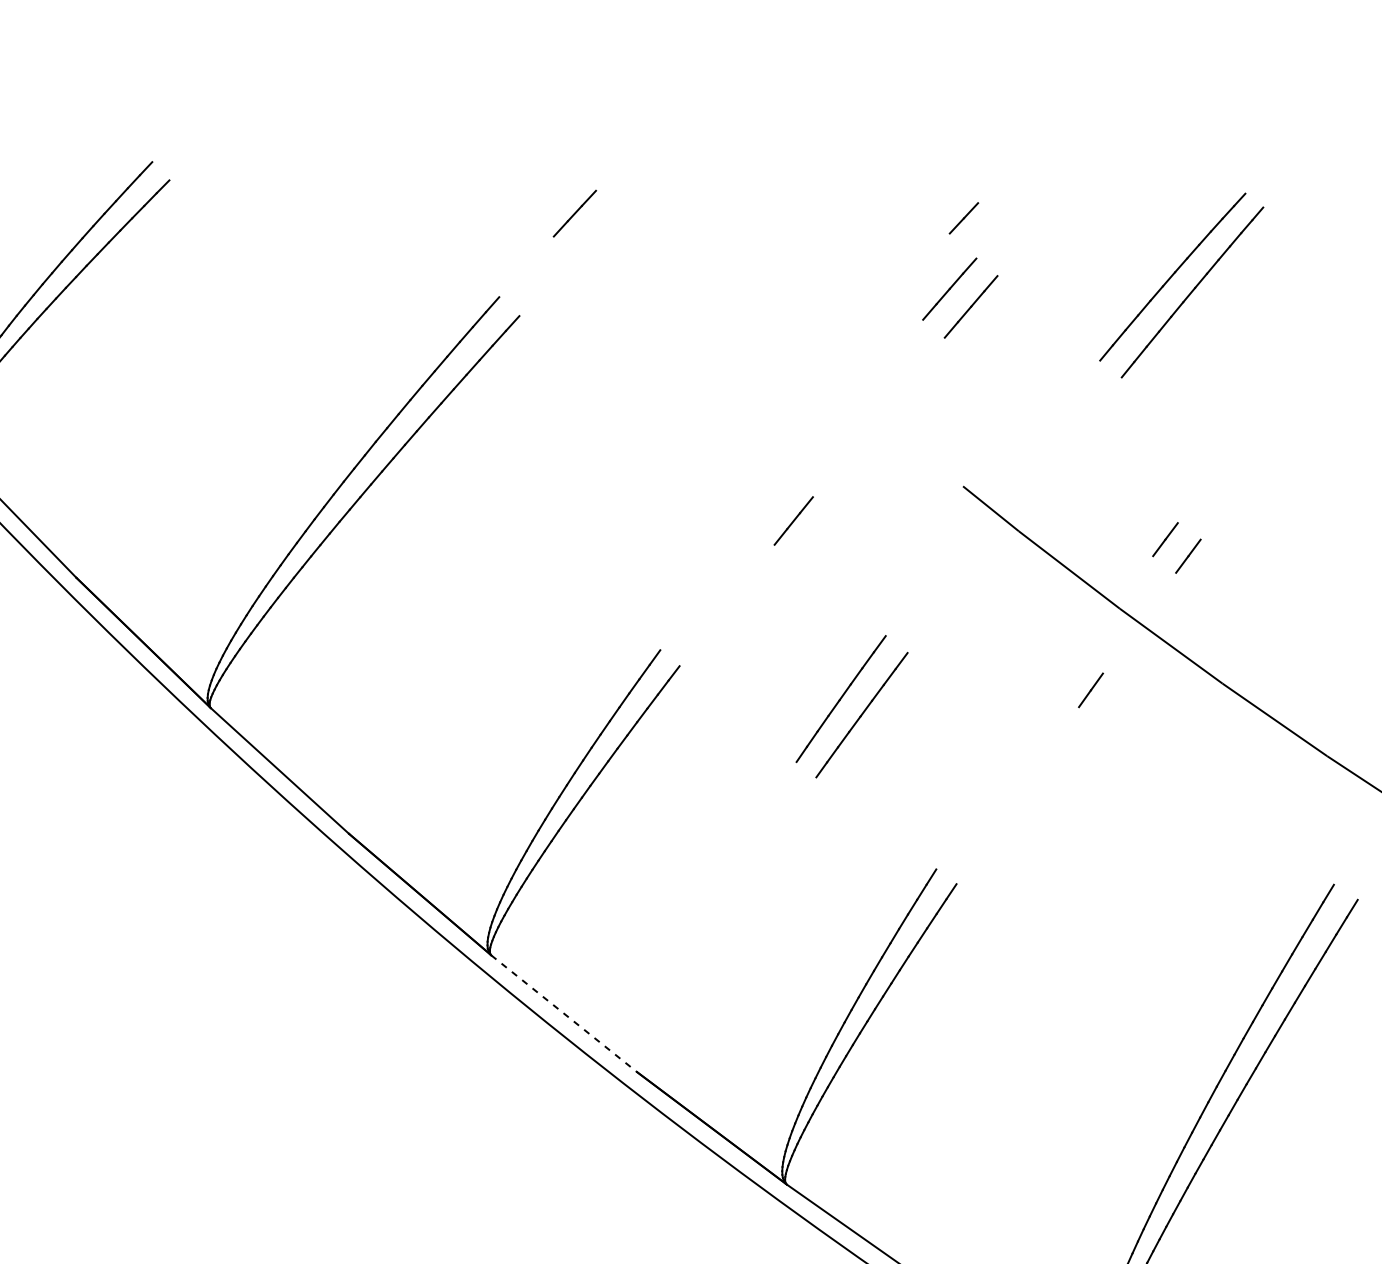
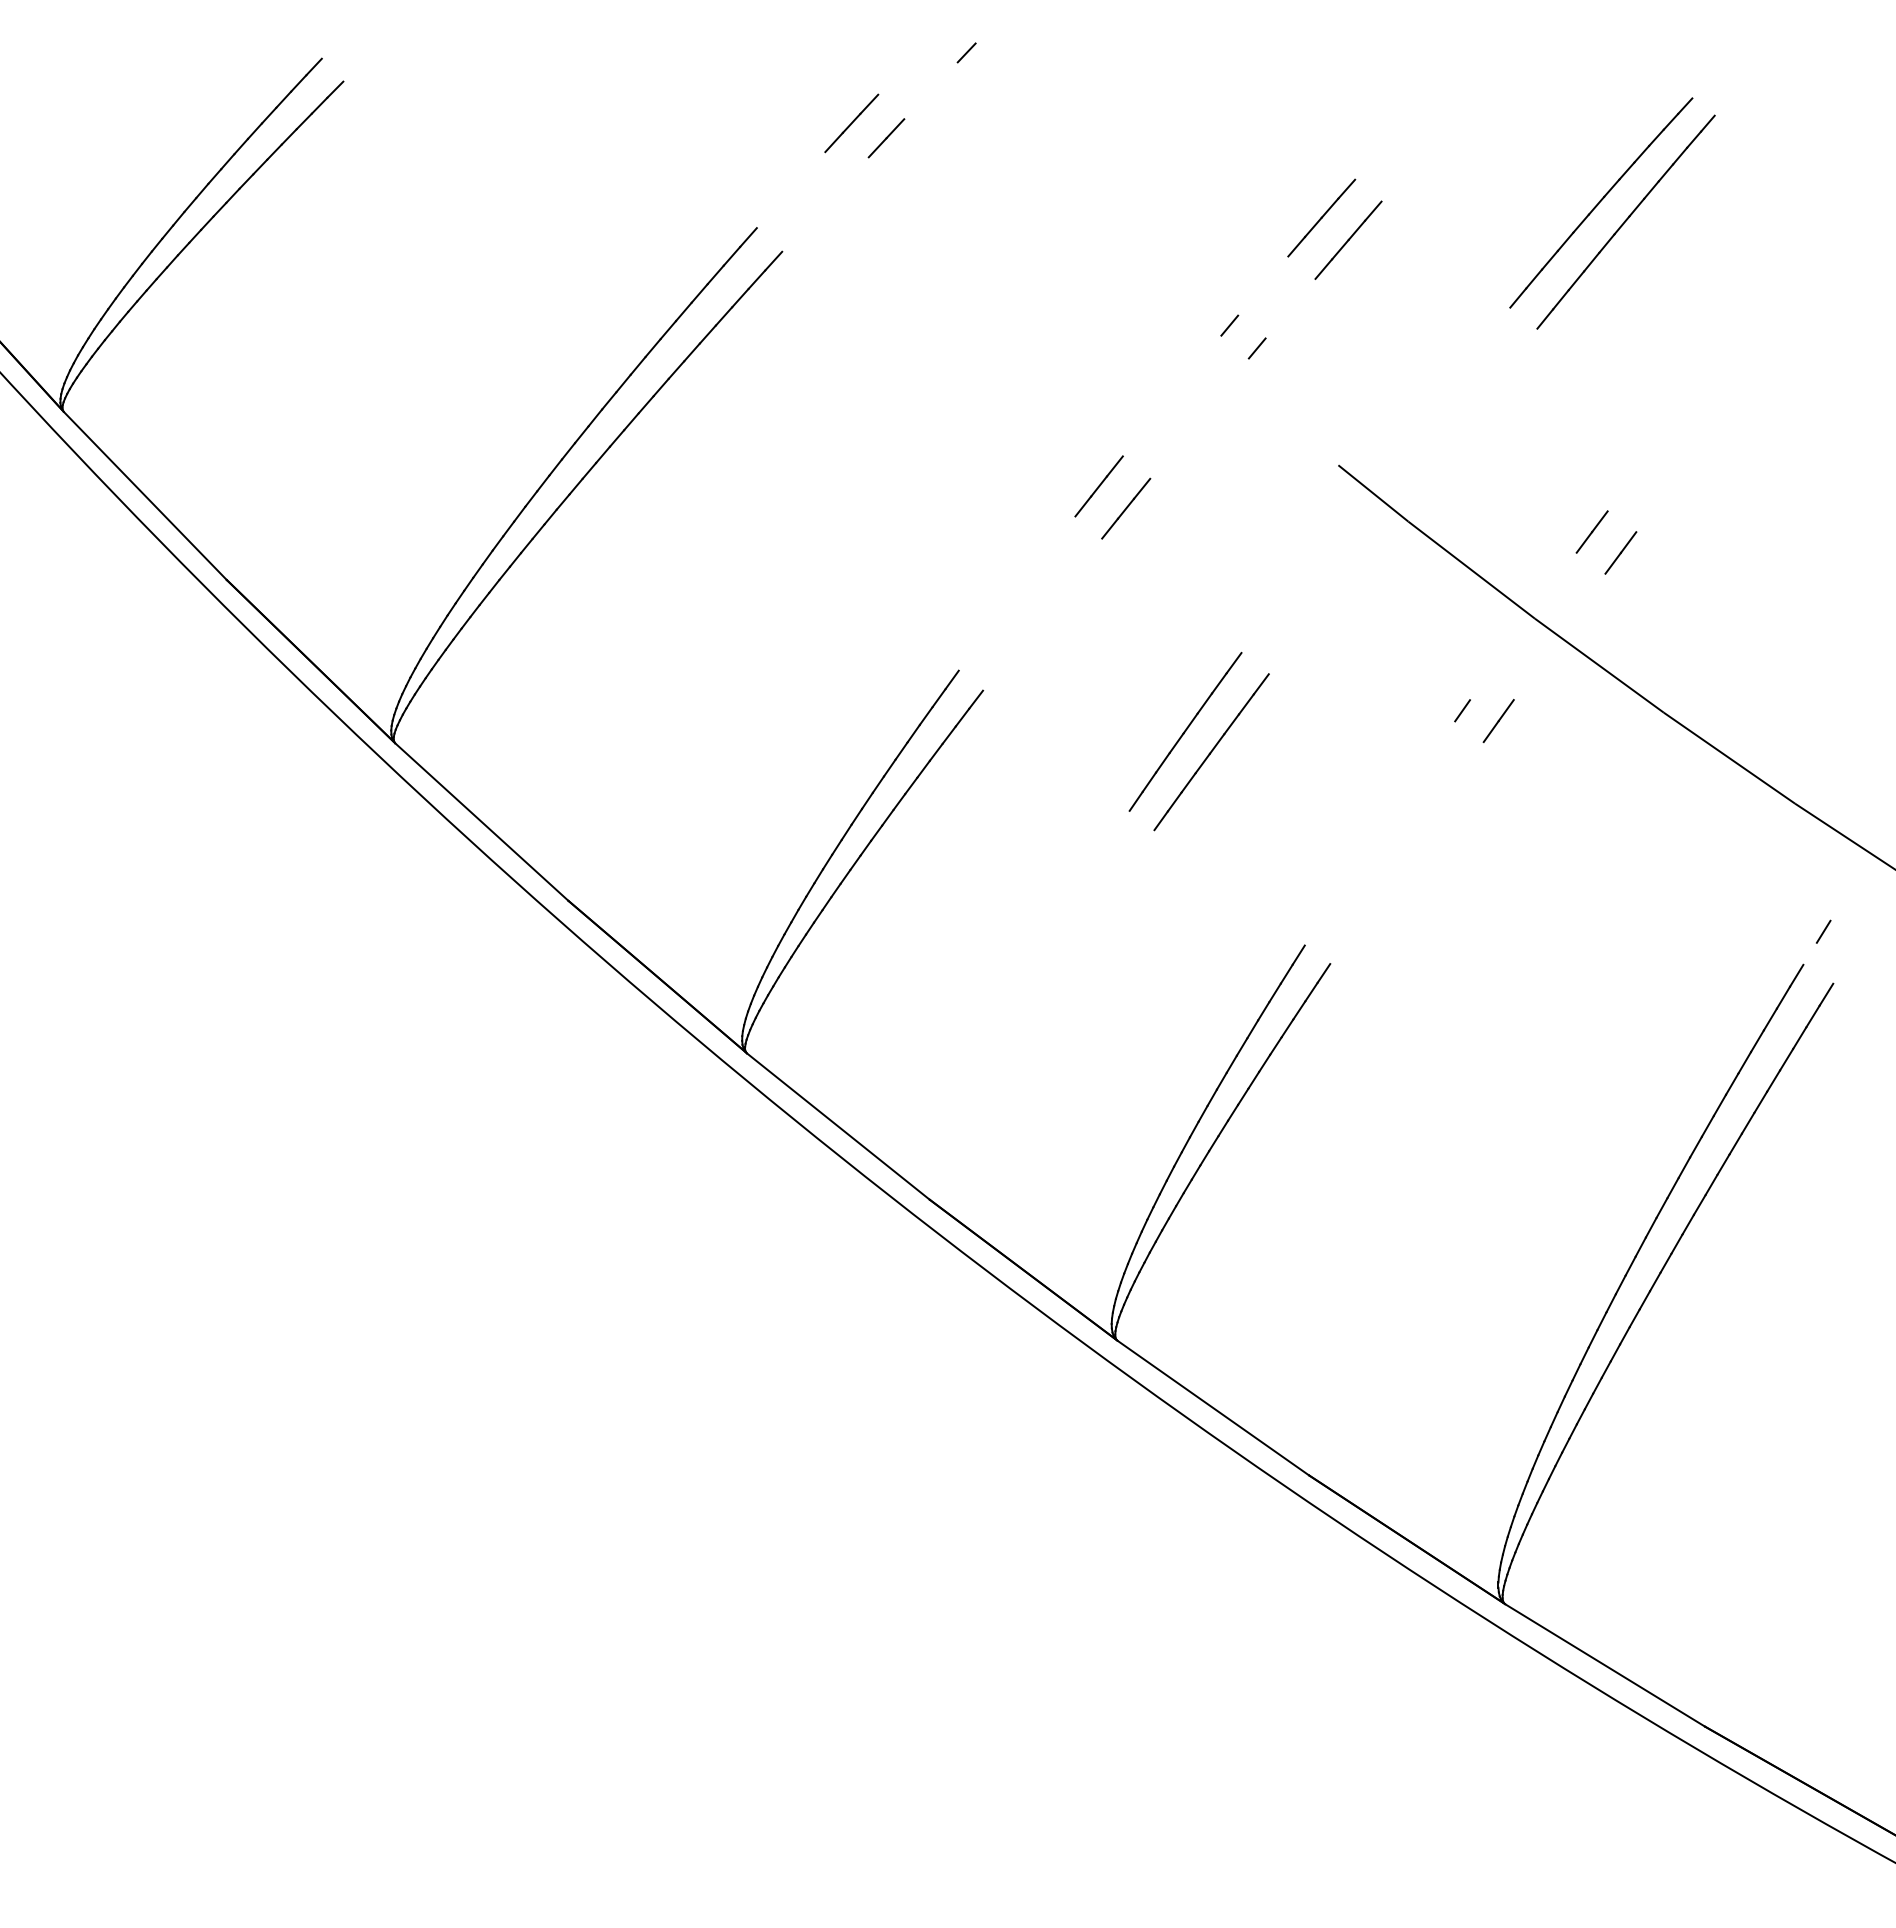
line: (666, 157) -> (966, 52), added
line: (963, 218) -> (886, 138), moved
line: (876, 374) -> (1229, 325), added
line: (897, 393) -> (1256, 348), added
line: (771, 503) -> (1098, 486), added
line: (1062, 681) -> (1462, 710), added
line: (1349, 858) -> (1823, 931), added
line: (564, 1013) -> (838, 1126), dashed -> solid

